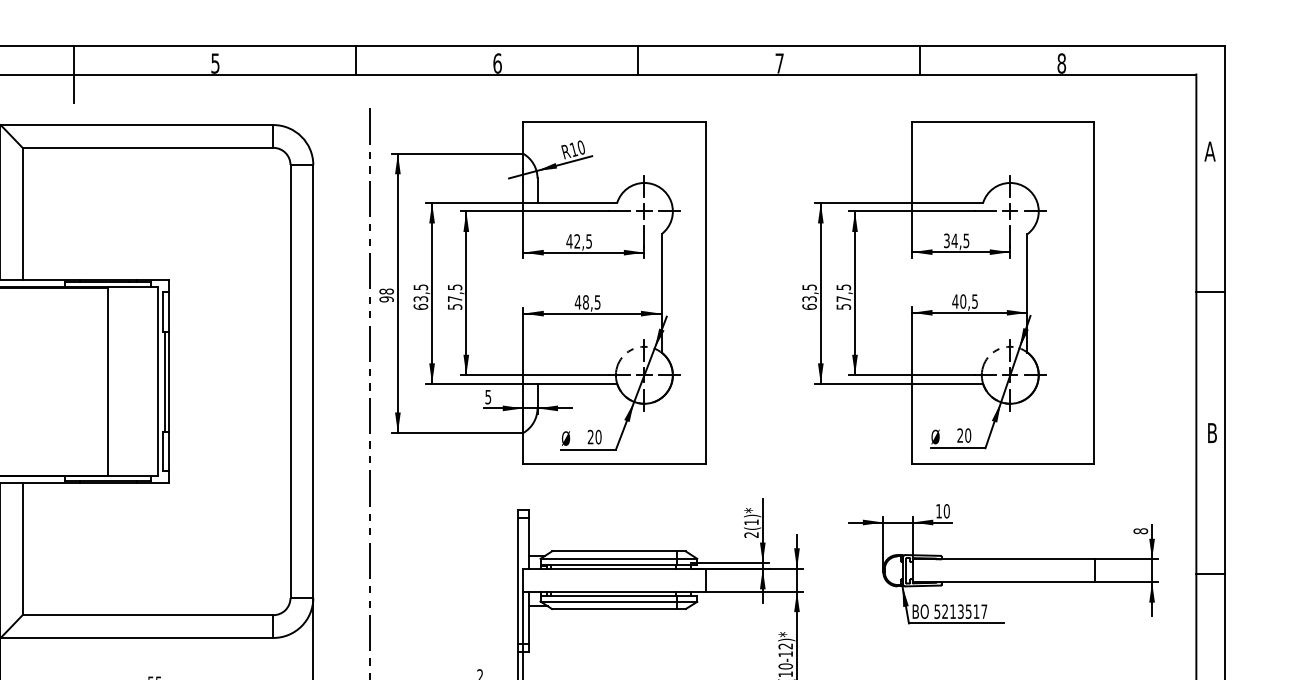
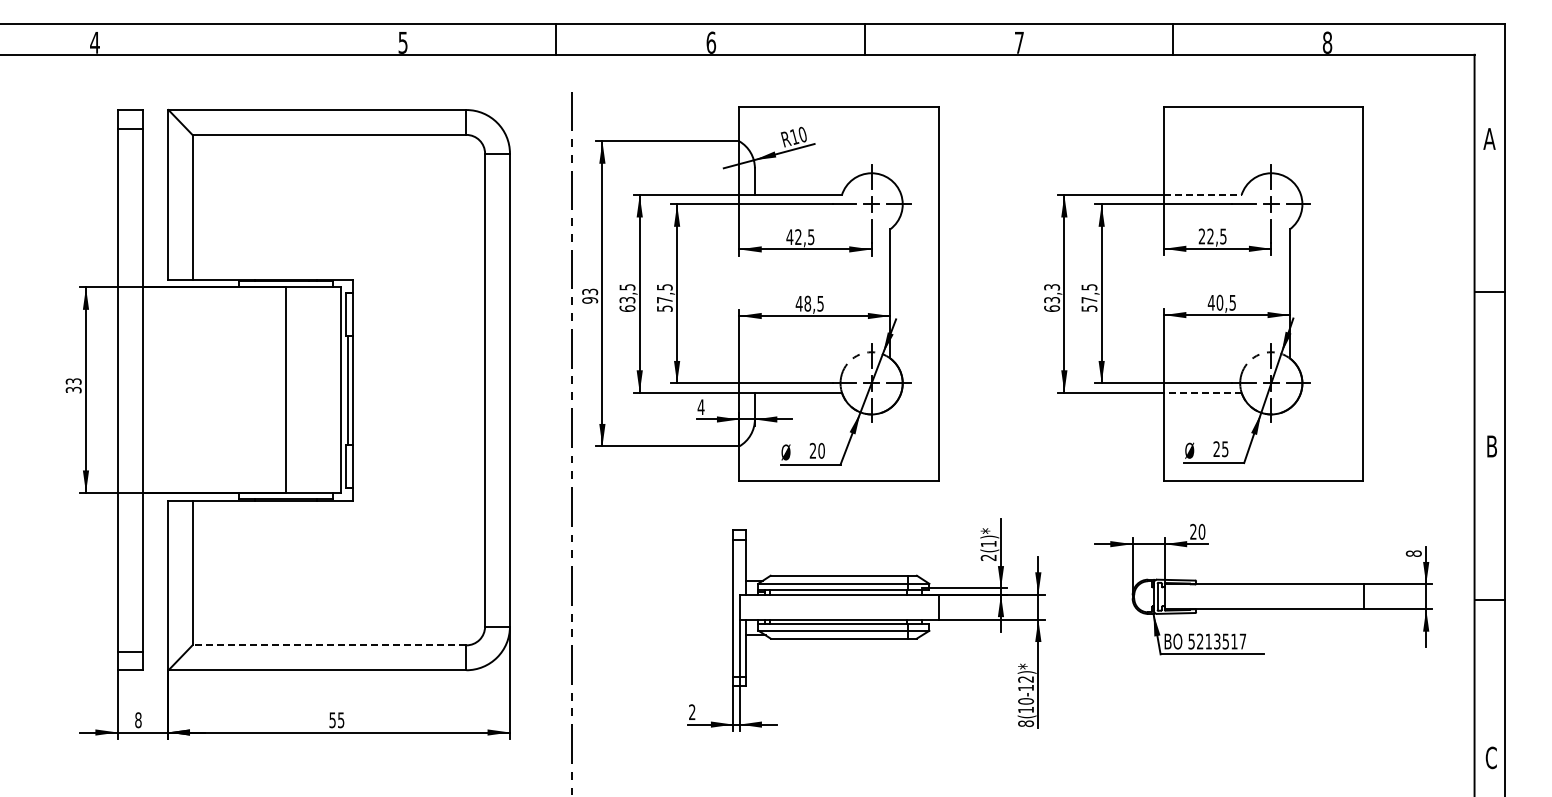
line: (73, 74) -> (248, 54), removed
line: (947, 203) -> (1202, 195), solid -> dashed
text: (950, 240) -> (1206, 236), 34,5 -> 22,5
text: (809, 287) -> (1051, 287), 63,5 -> 63,3
text: (387, 291) -> (590, 291), 98 -> 93
line: (947, 383) -> (1202, 392), solid -> dashed
text: (487, 397) -> (700, 407), 5 -> 4
text: (968, 435) -> (1225, 449), 20 -> 25
text: (939, 510) -> (1193, 531), 10 -> 20
line: (148, 615) -> (329, 645), solid -> dashed

